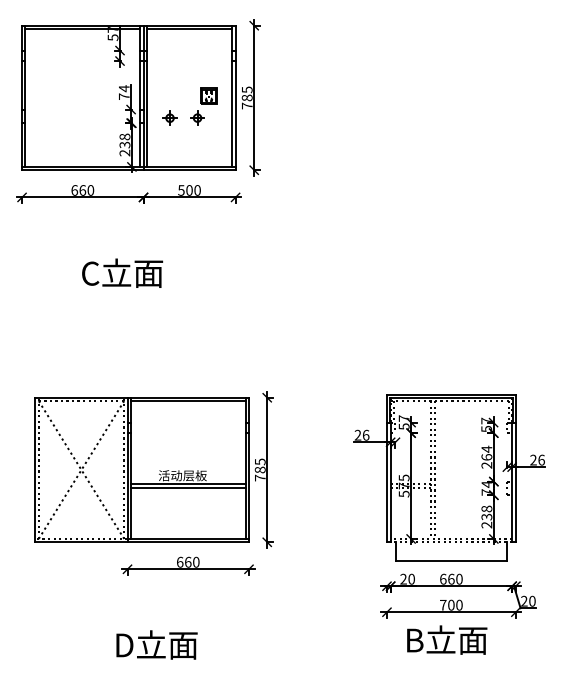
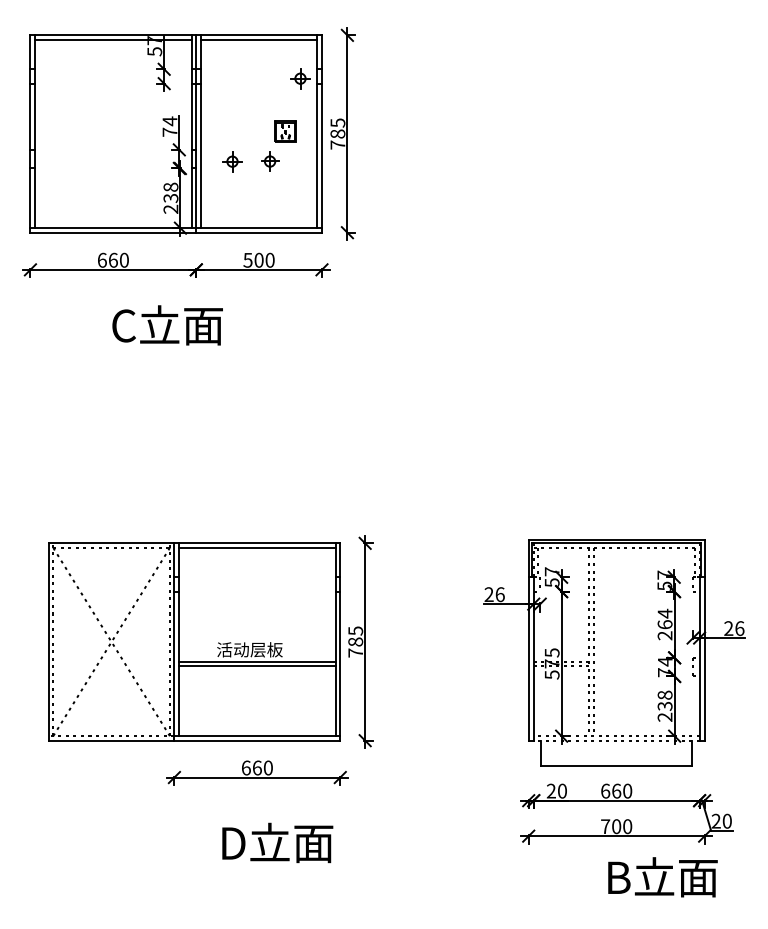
part: (219, 57) -> (300, 78), added
text: (122, 273) -> (167, 325), moved
text: (446, 640) -> (662, 877), moved
text: (156, 644) -> (277, 842), moved

